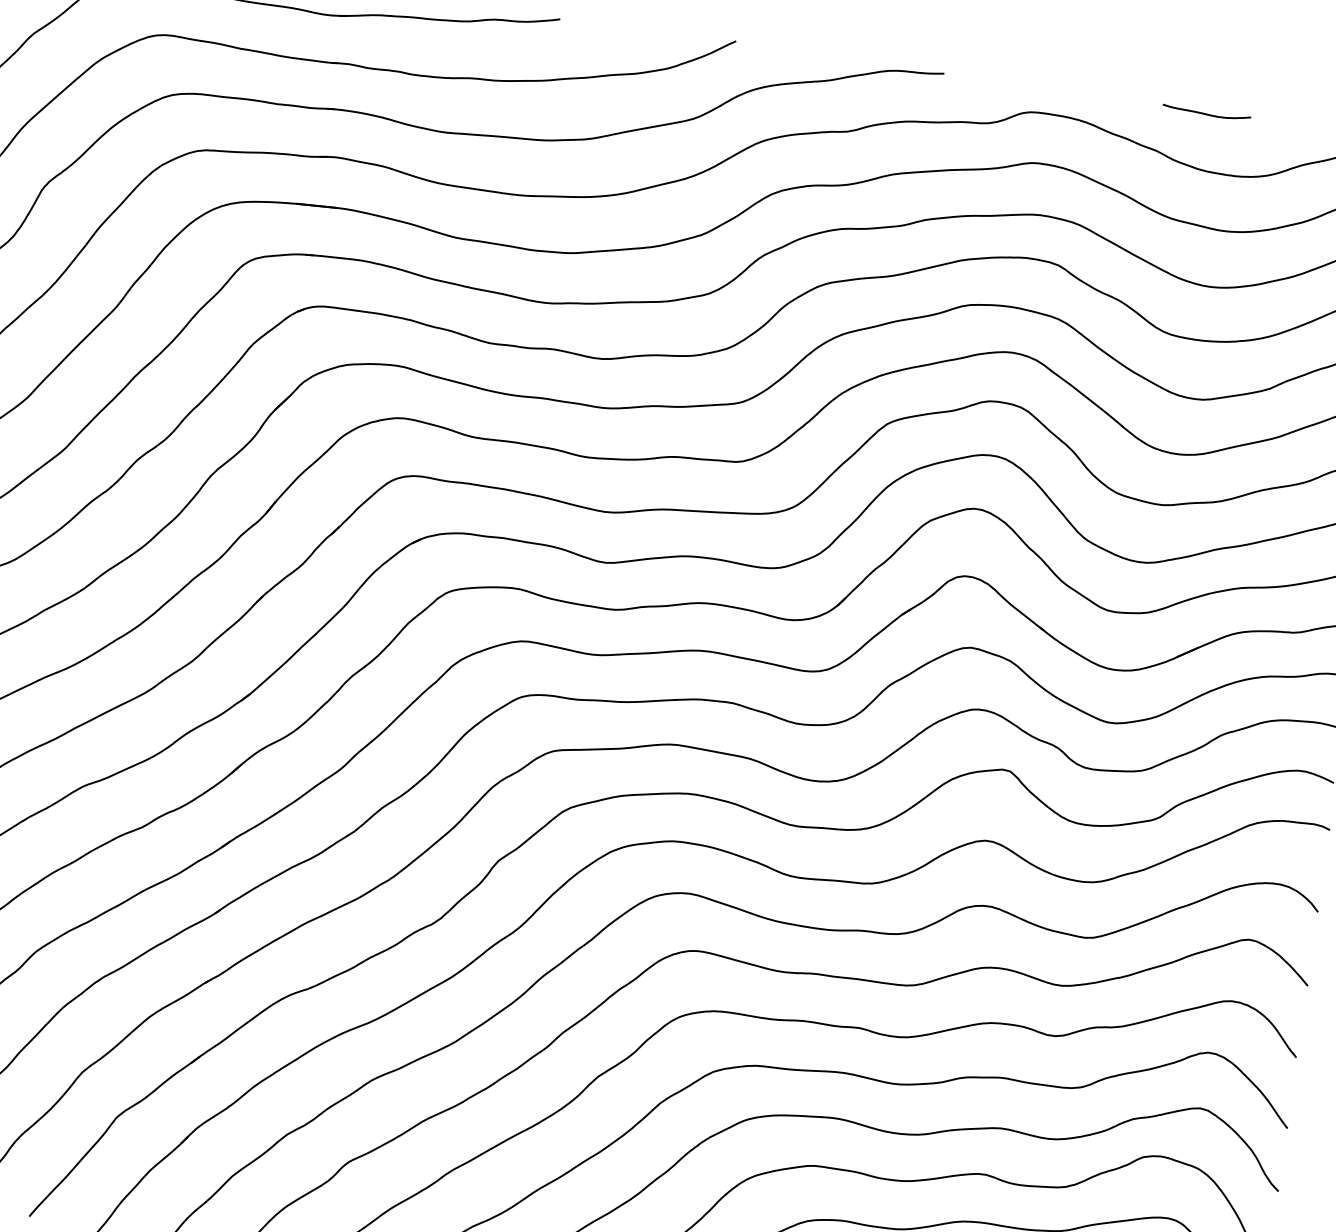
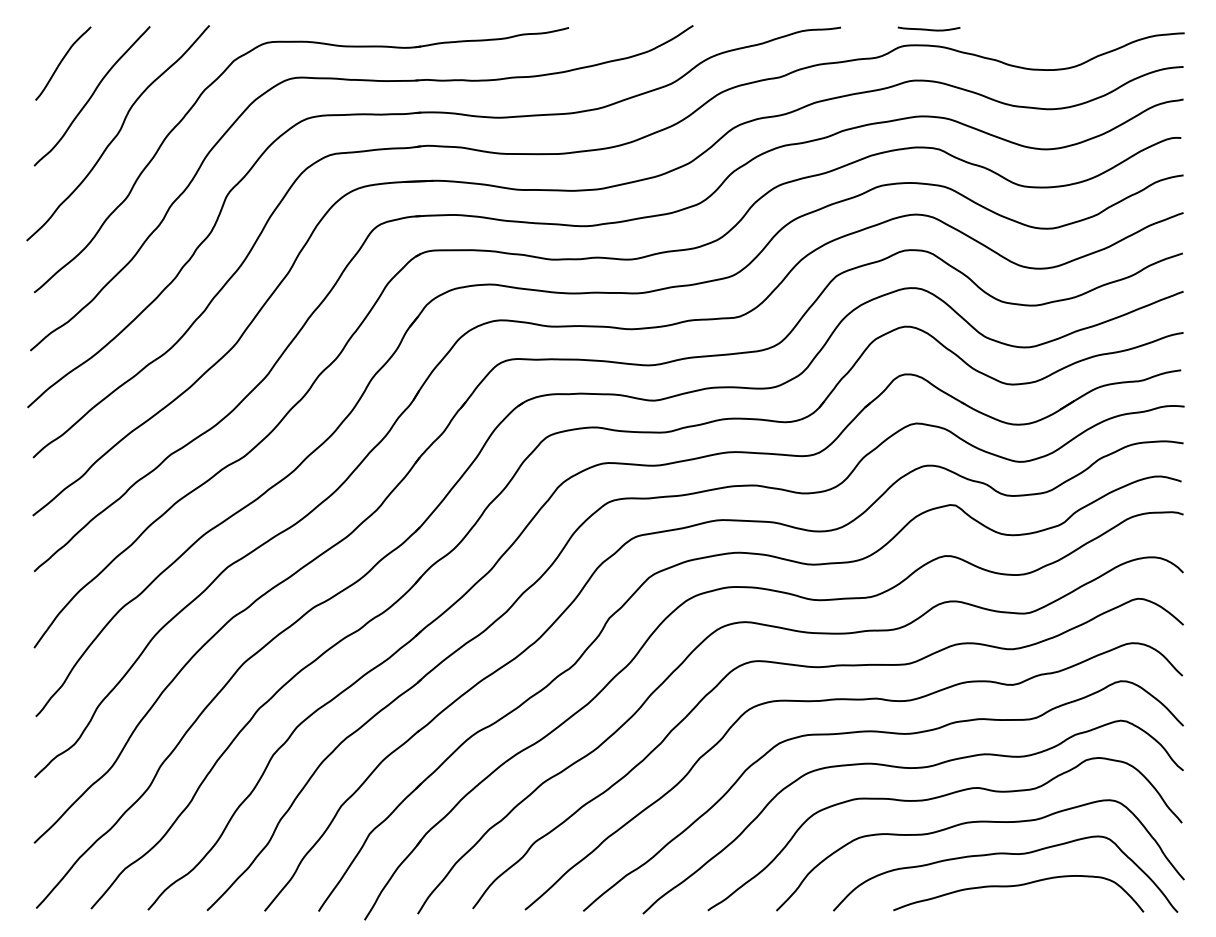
curve: (1205, 113) -> (928, 29), moved

